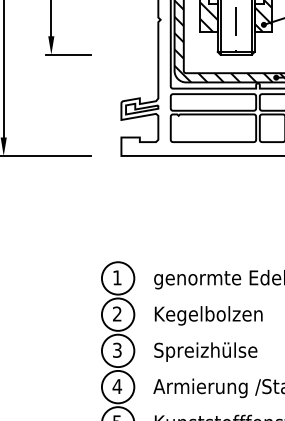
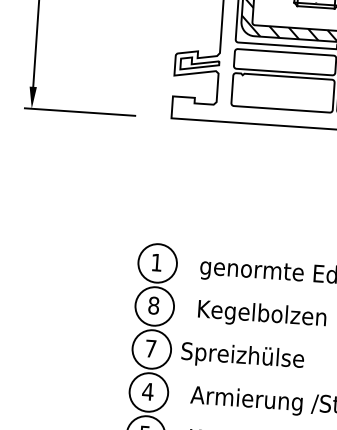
text: (116, 313) -> (152, 304), 2 -> 8
text: (117, 349) -> (151, 347), 3 -> 7
text: (205, 351) -> (242, 356), moved

